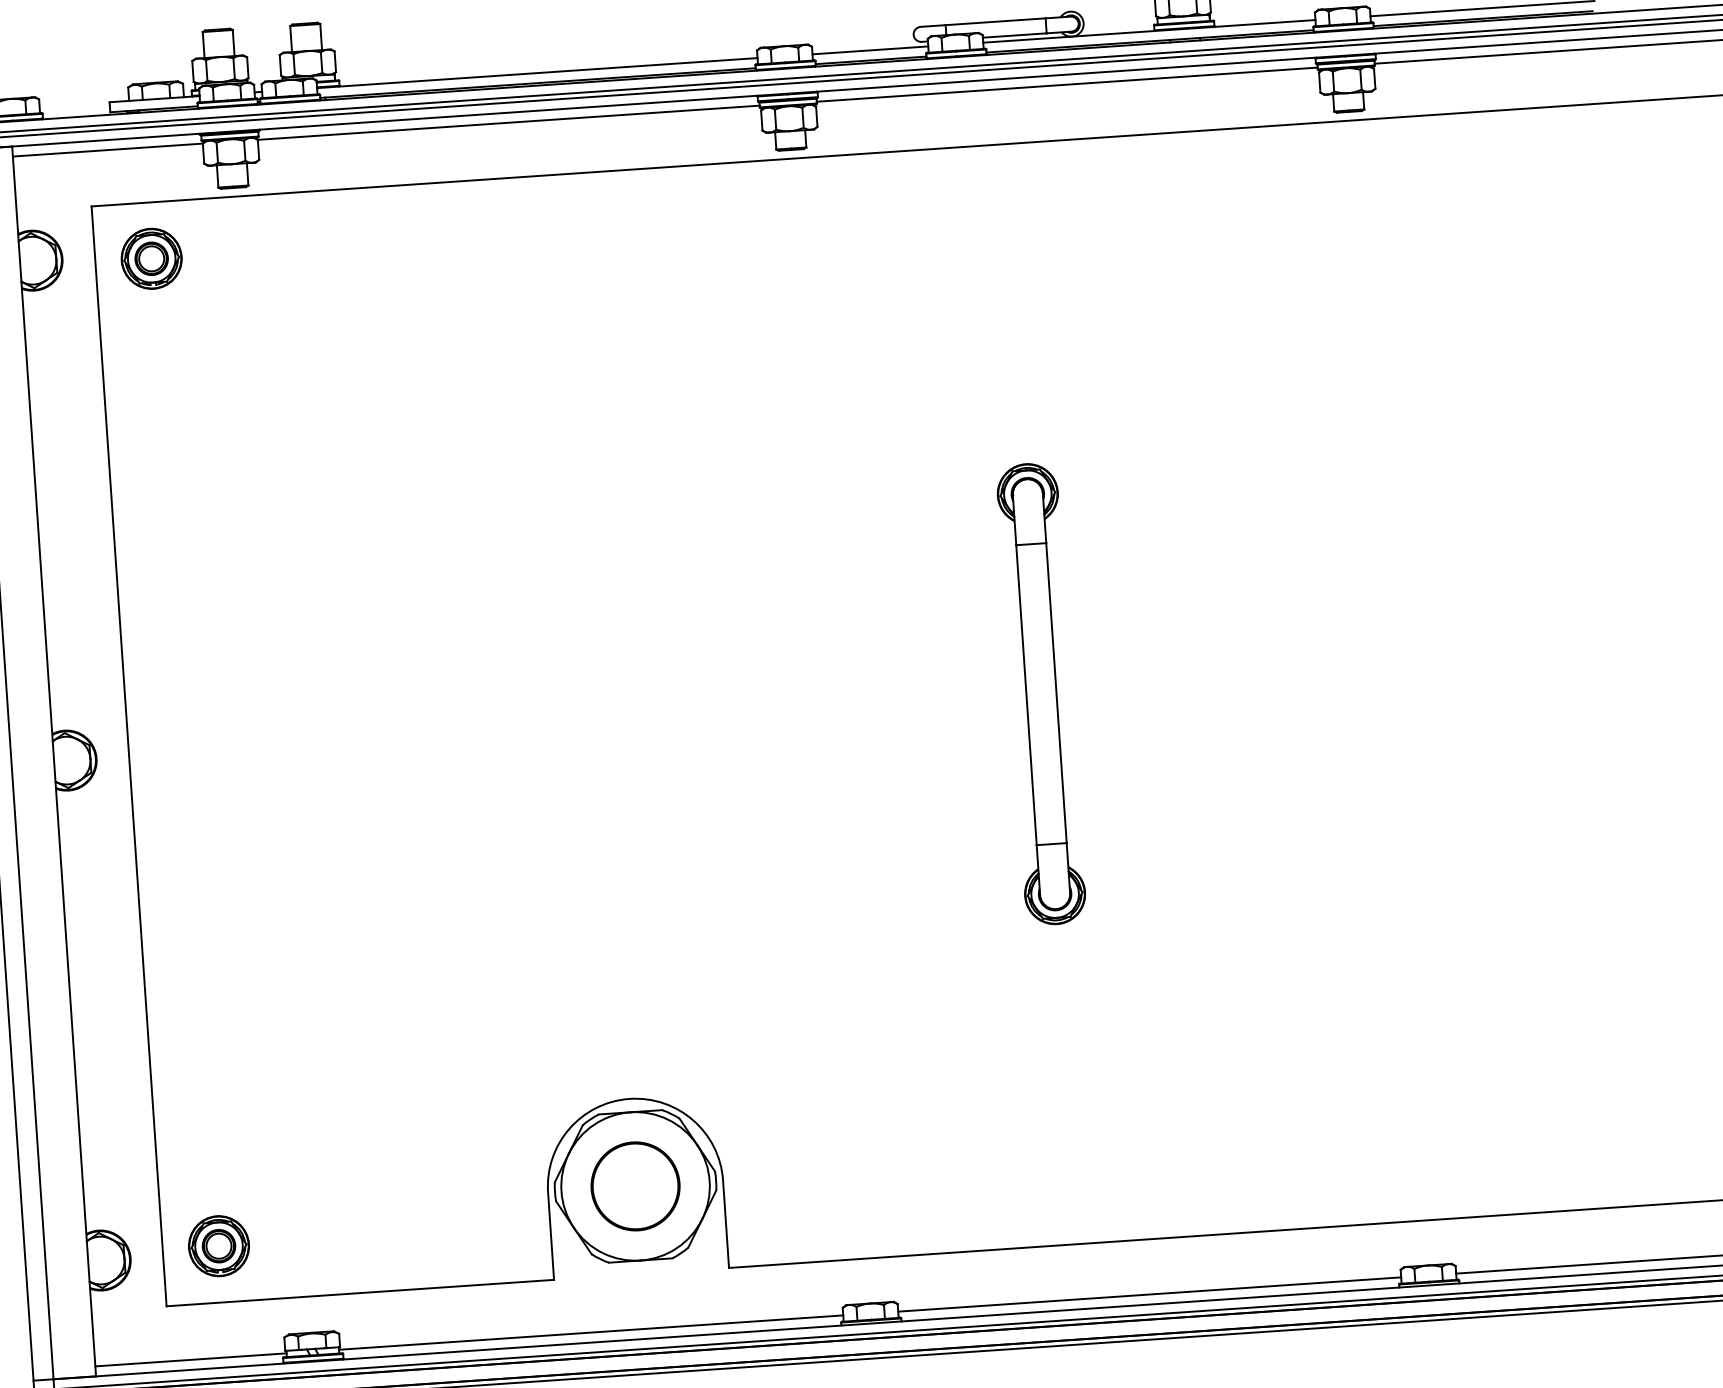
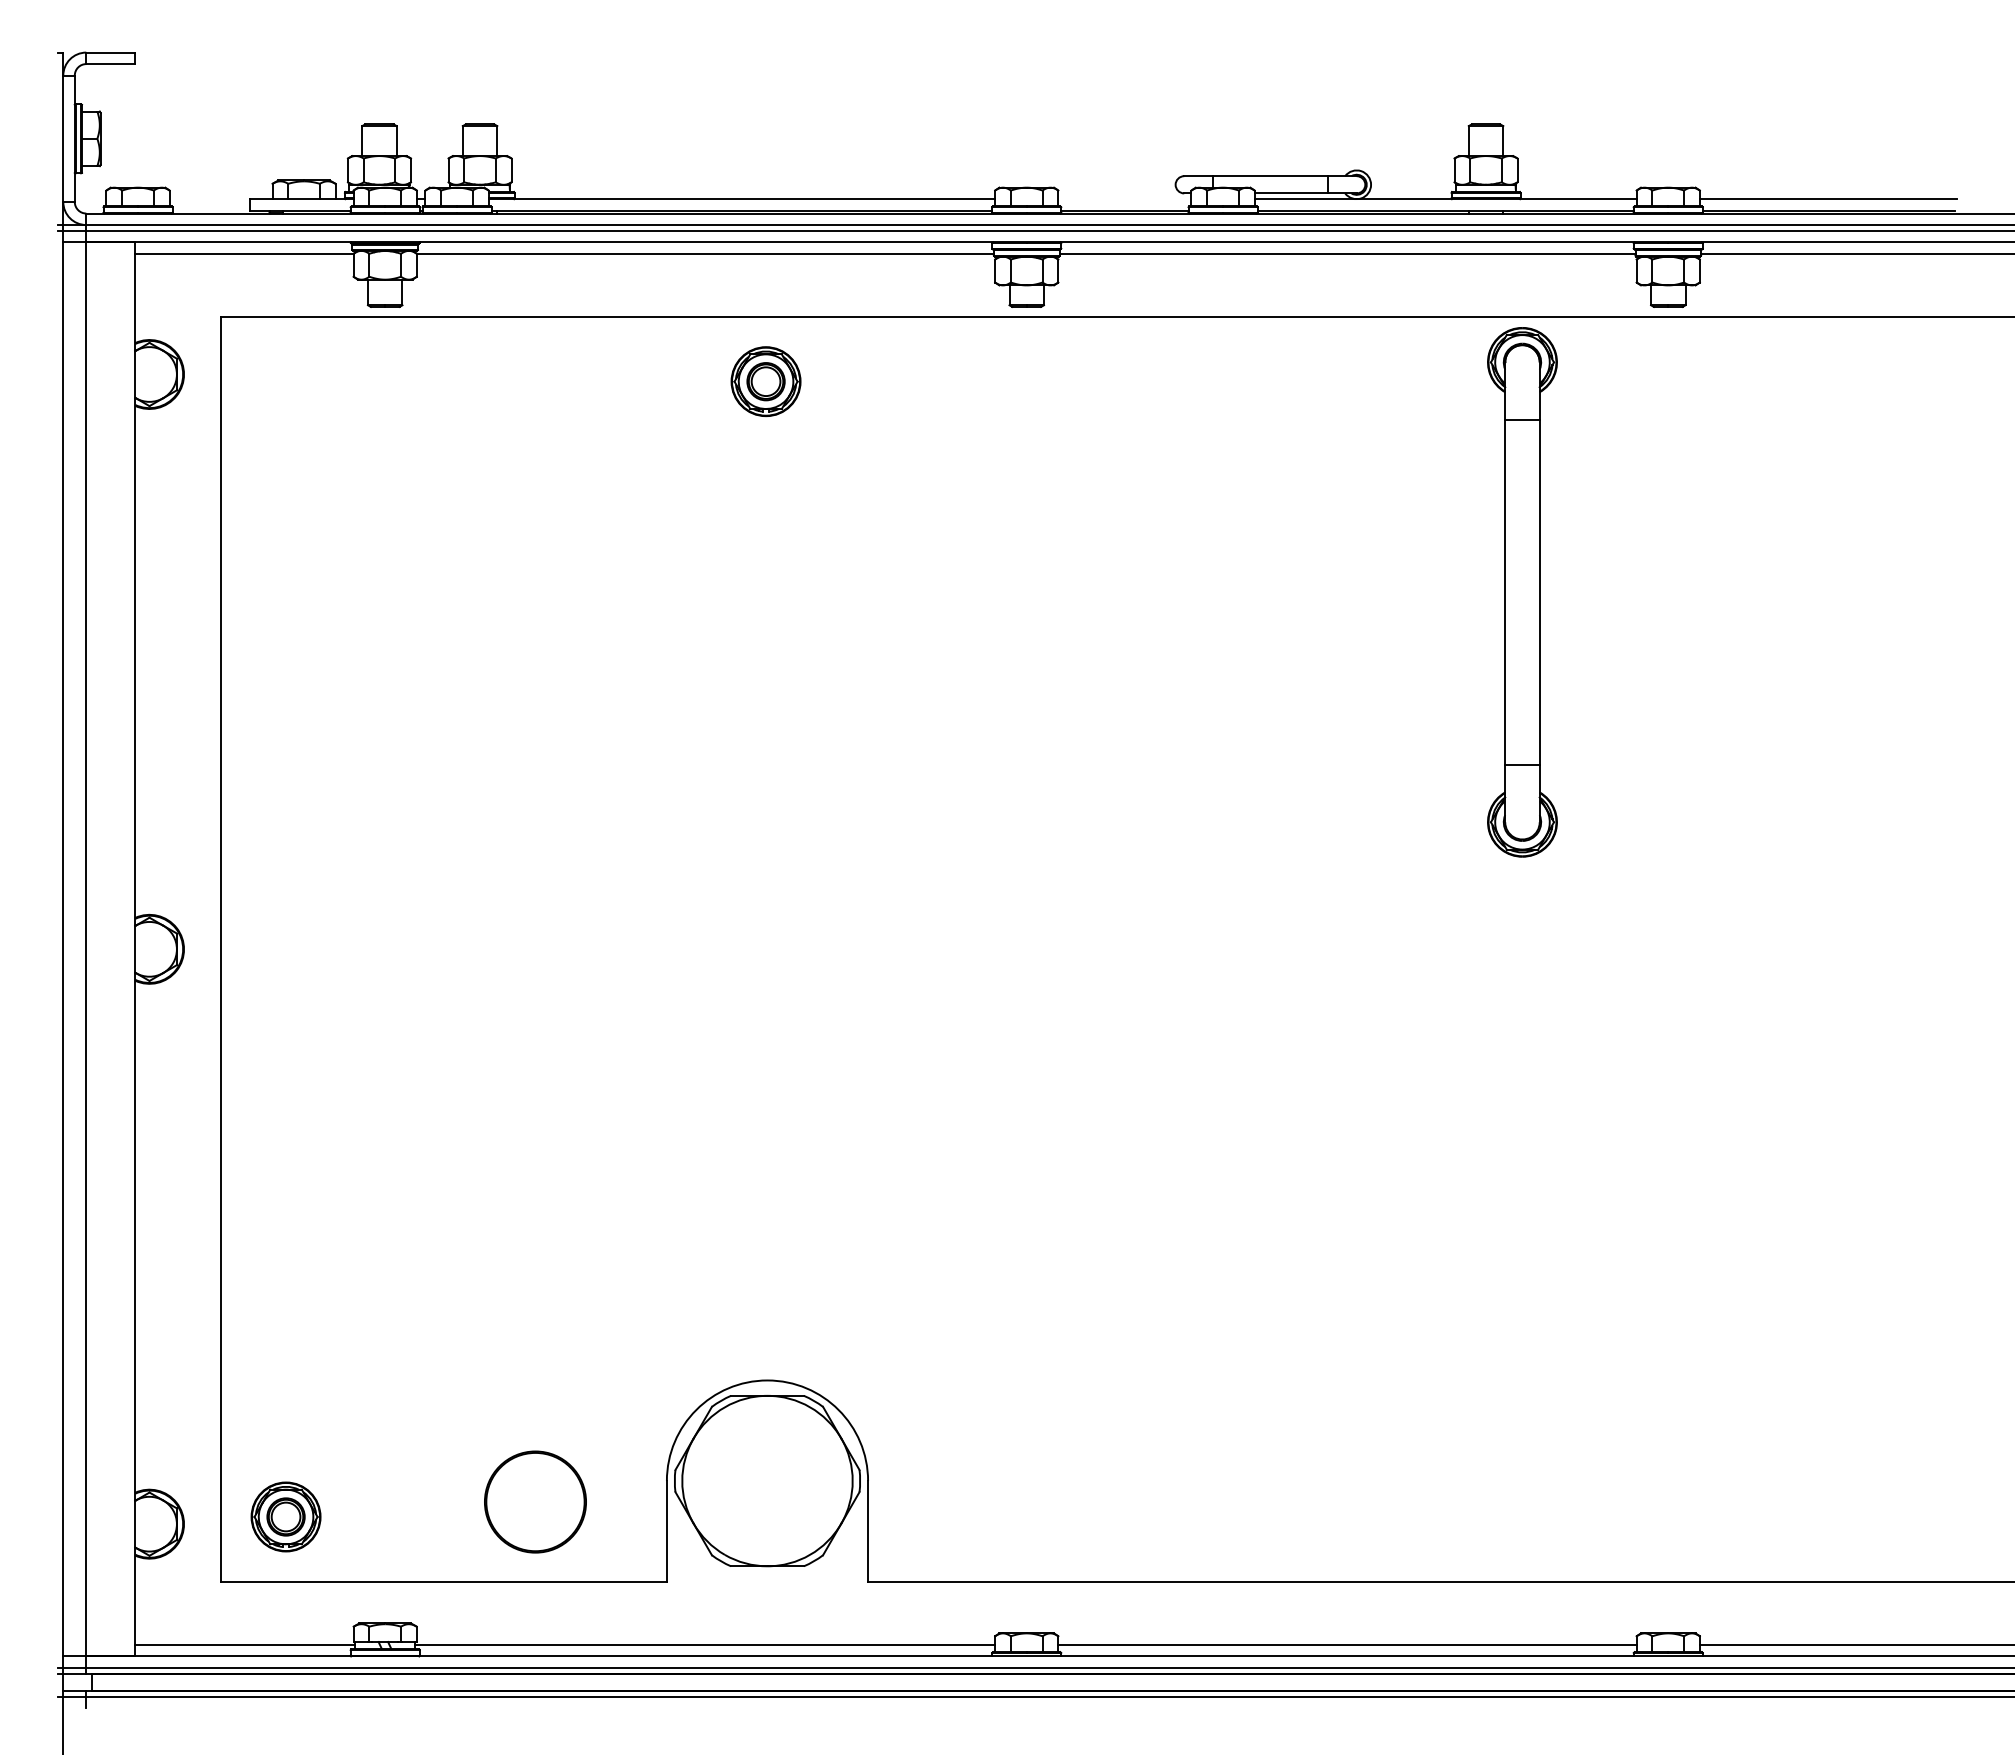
line: (870, 50) -> (1124, 199), removed
part: (151, 258) -> (765, 381), moved
part: (1041, 694) -> (1522, 592), moved
circle: (635, 1185) -> (535, 1501), moved

